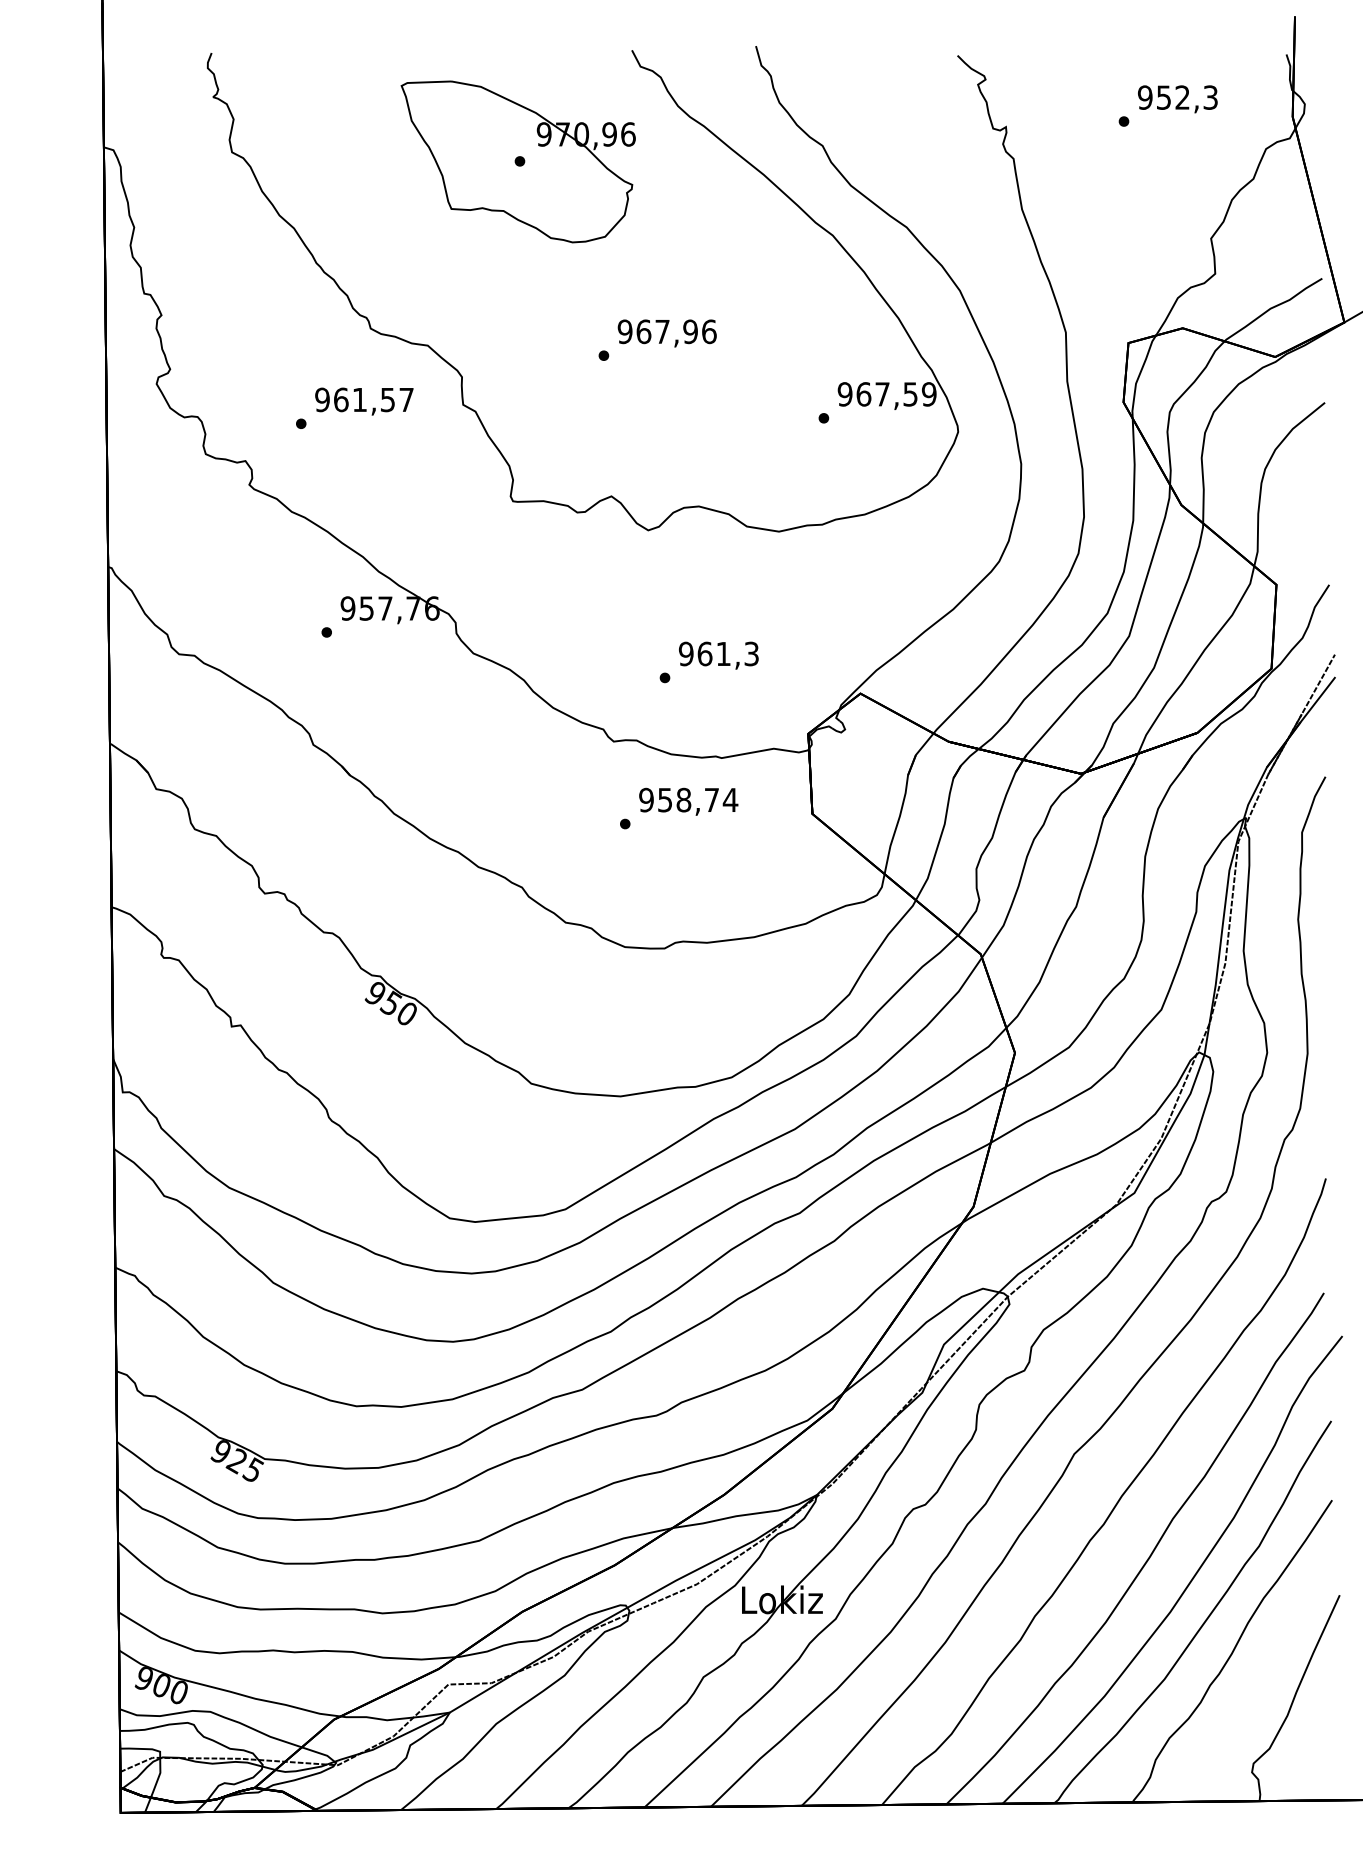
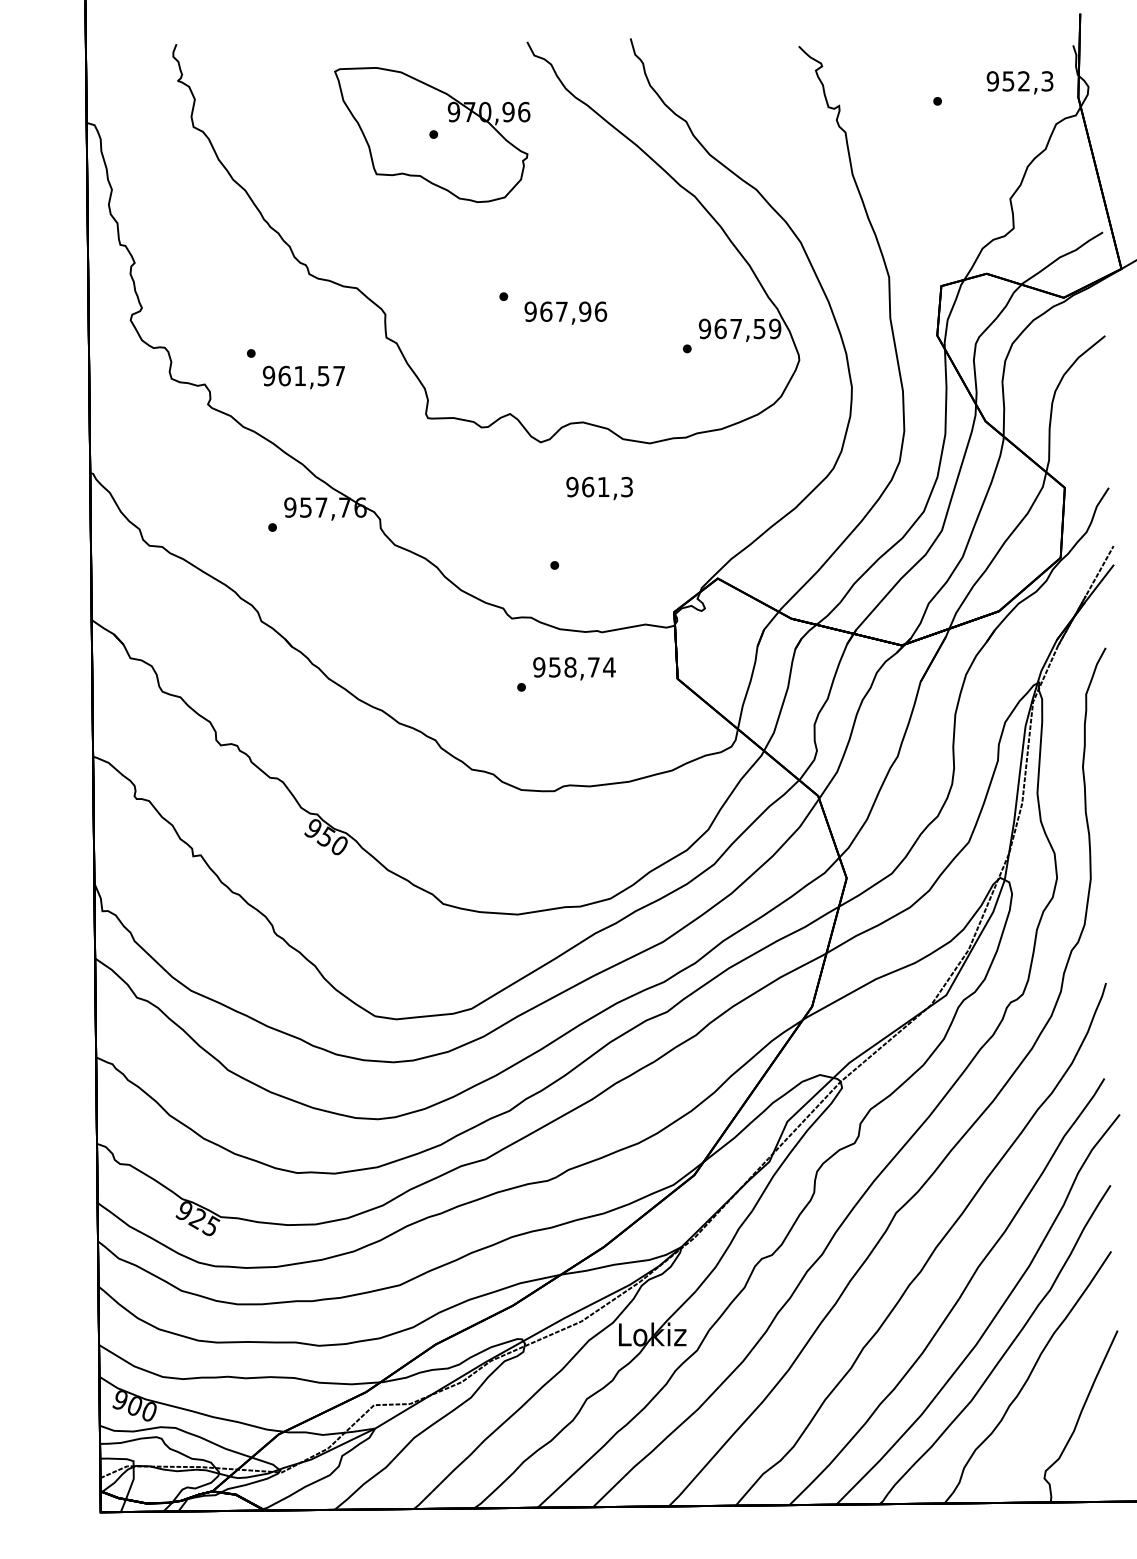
text: (1177, 99) -> (1019, 82), moved
text: (666, 333) -> (565, 313), moved
text: (364, 401) -> (304, 377), moved
text: (718, 655) -> (599, 488), moved

